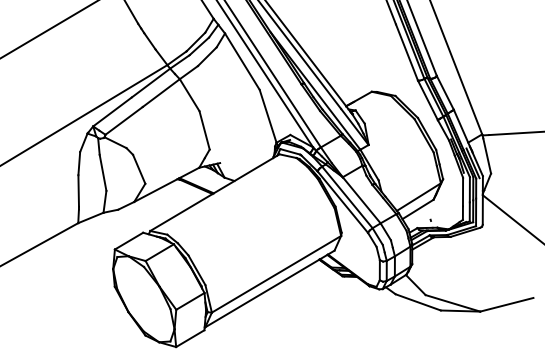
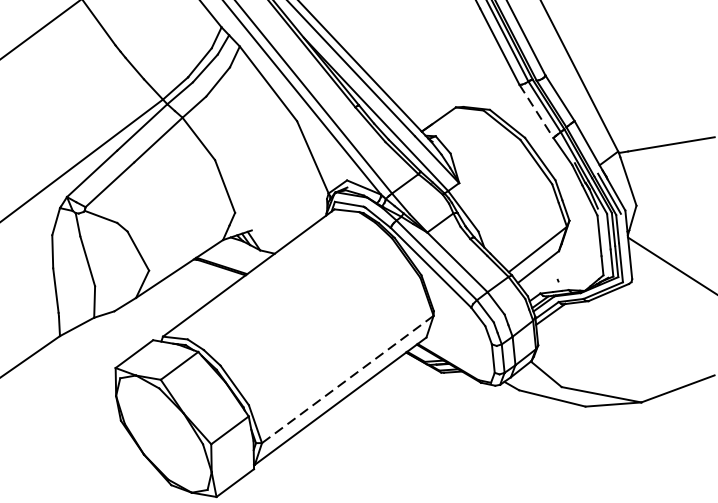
line: (428, 100) -> (537, 111), solid -> dashed
line: (276, 274) -> (347, 379), solid -> dashed

